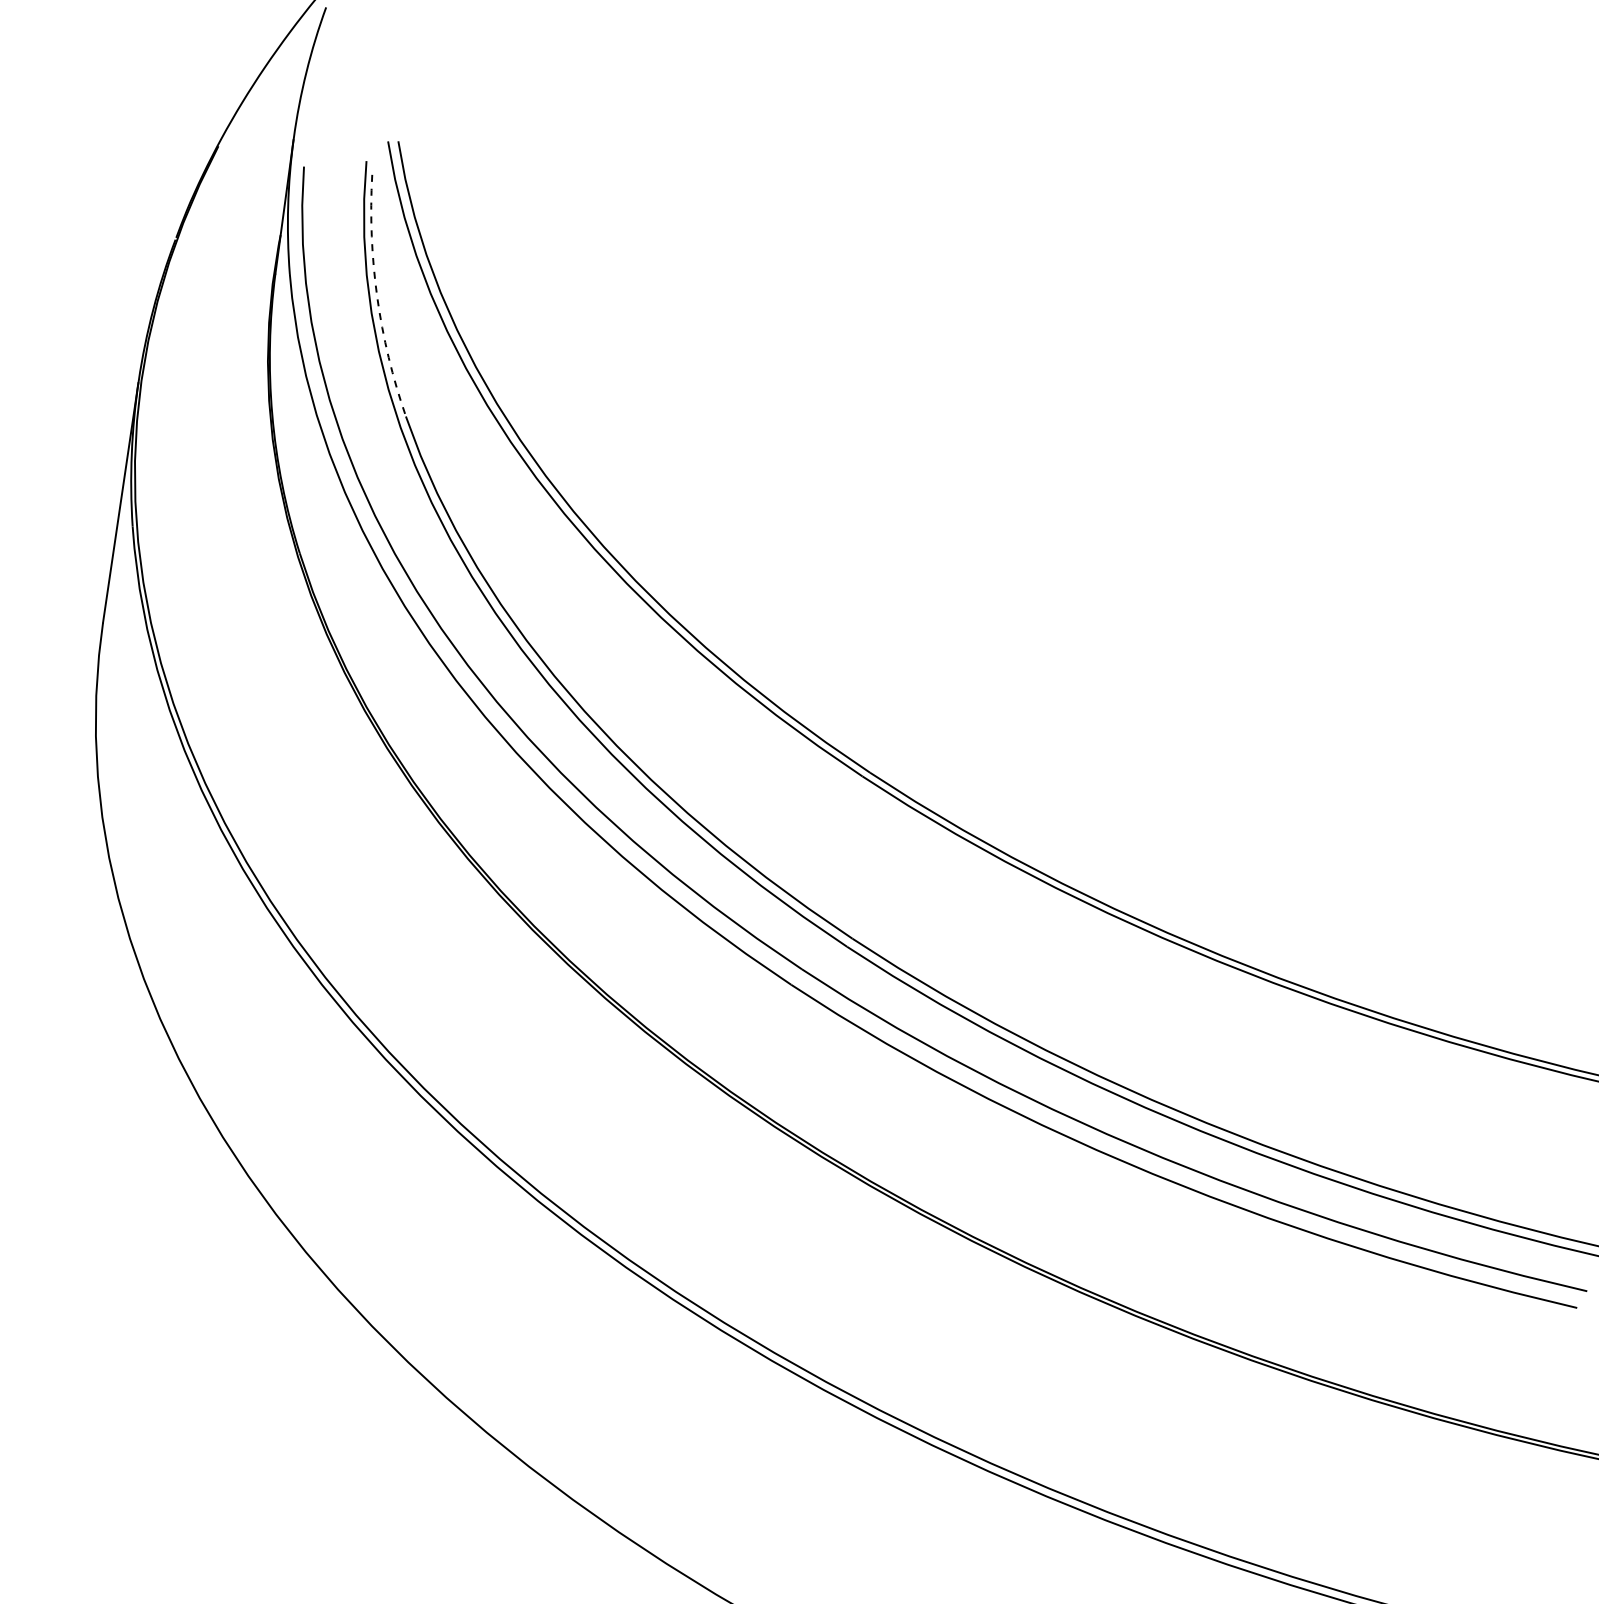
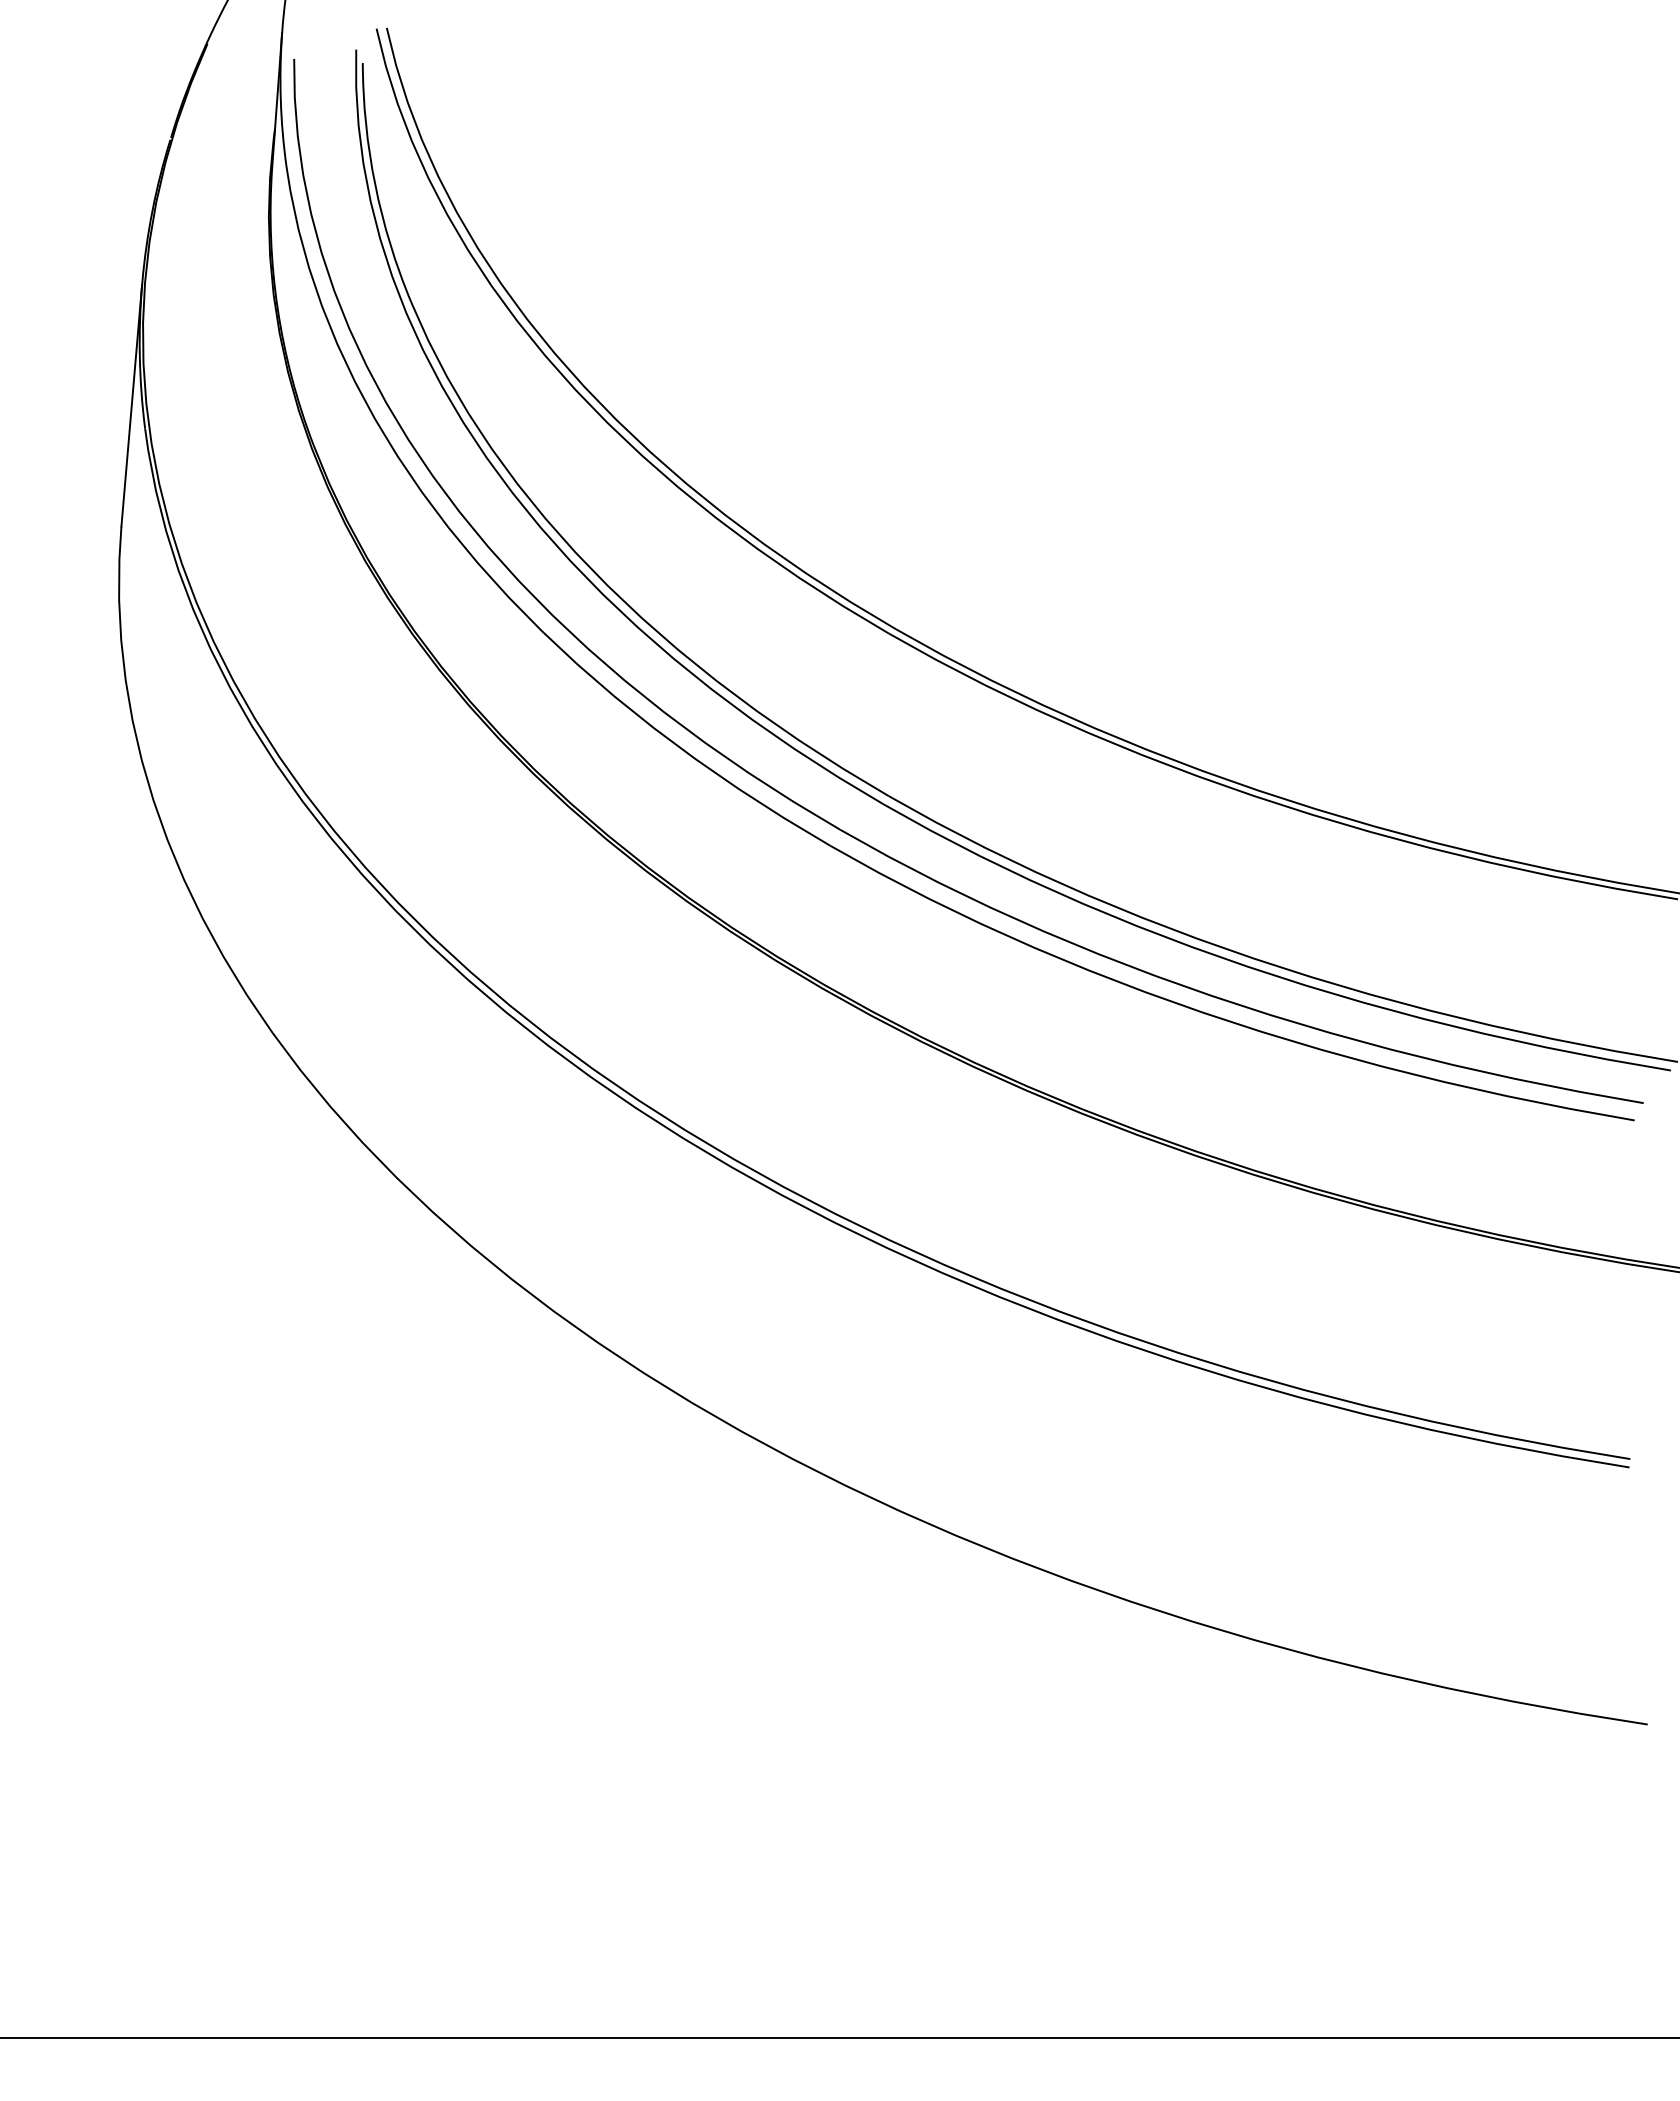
arc: (377, 296) -> (375, 184), dashed -> solid

